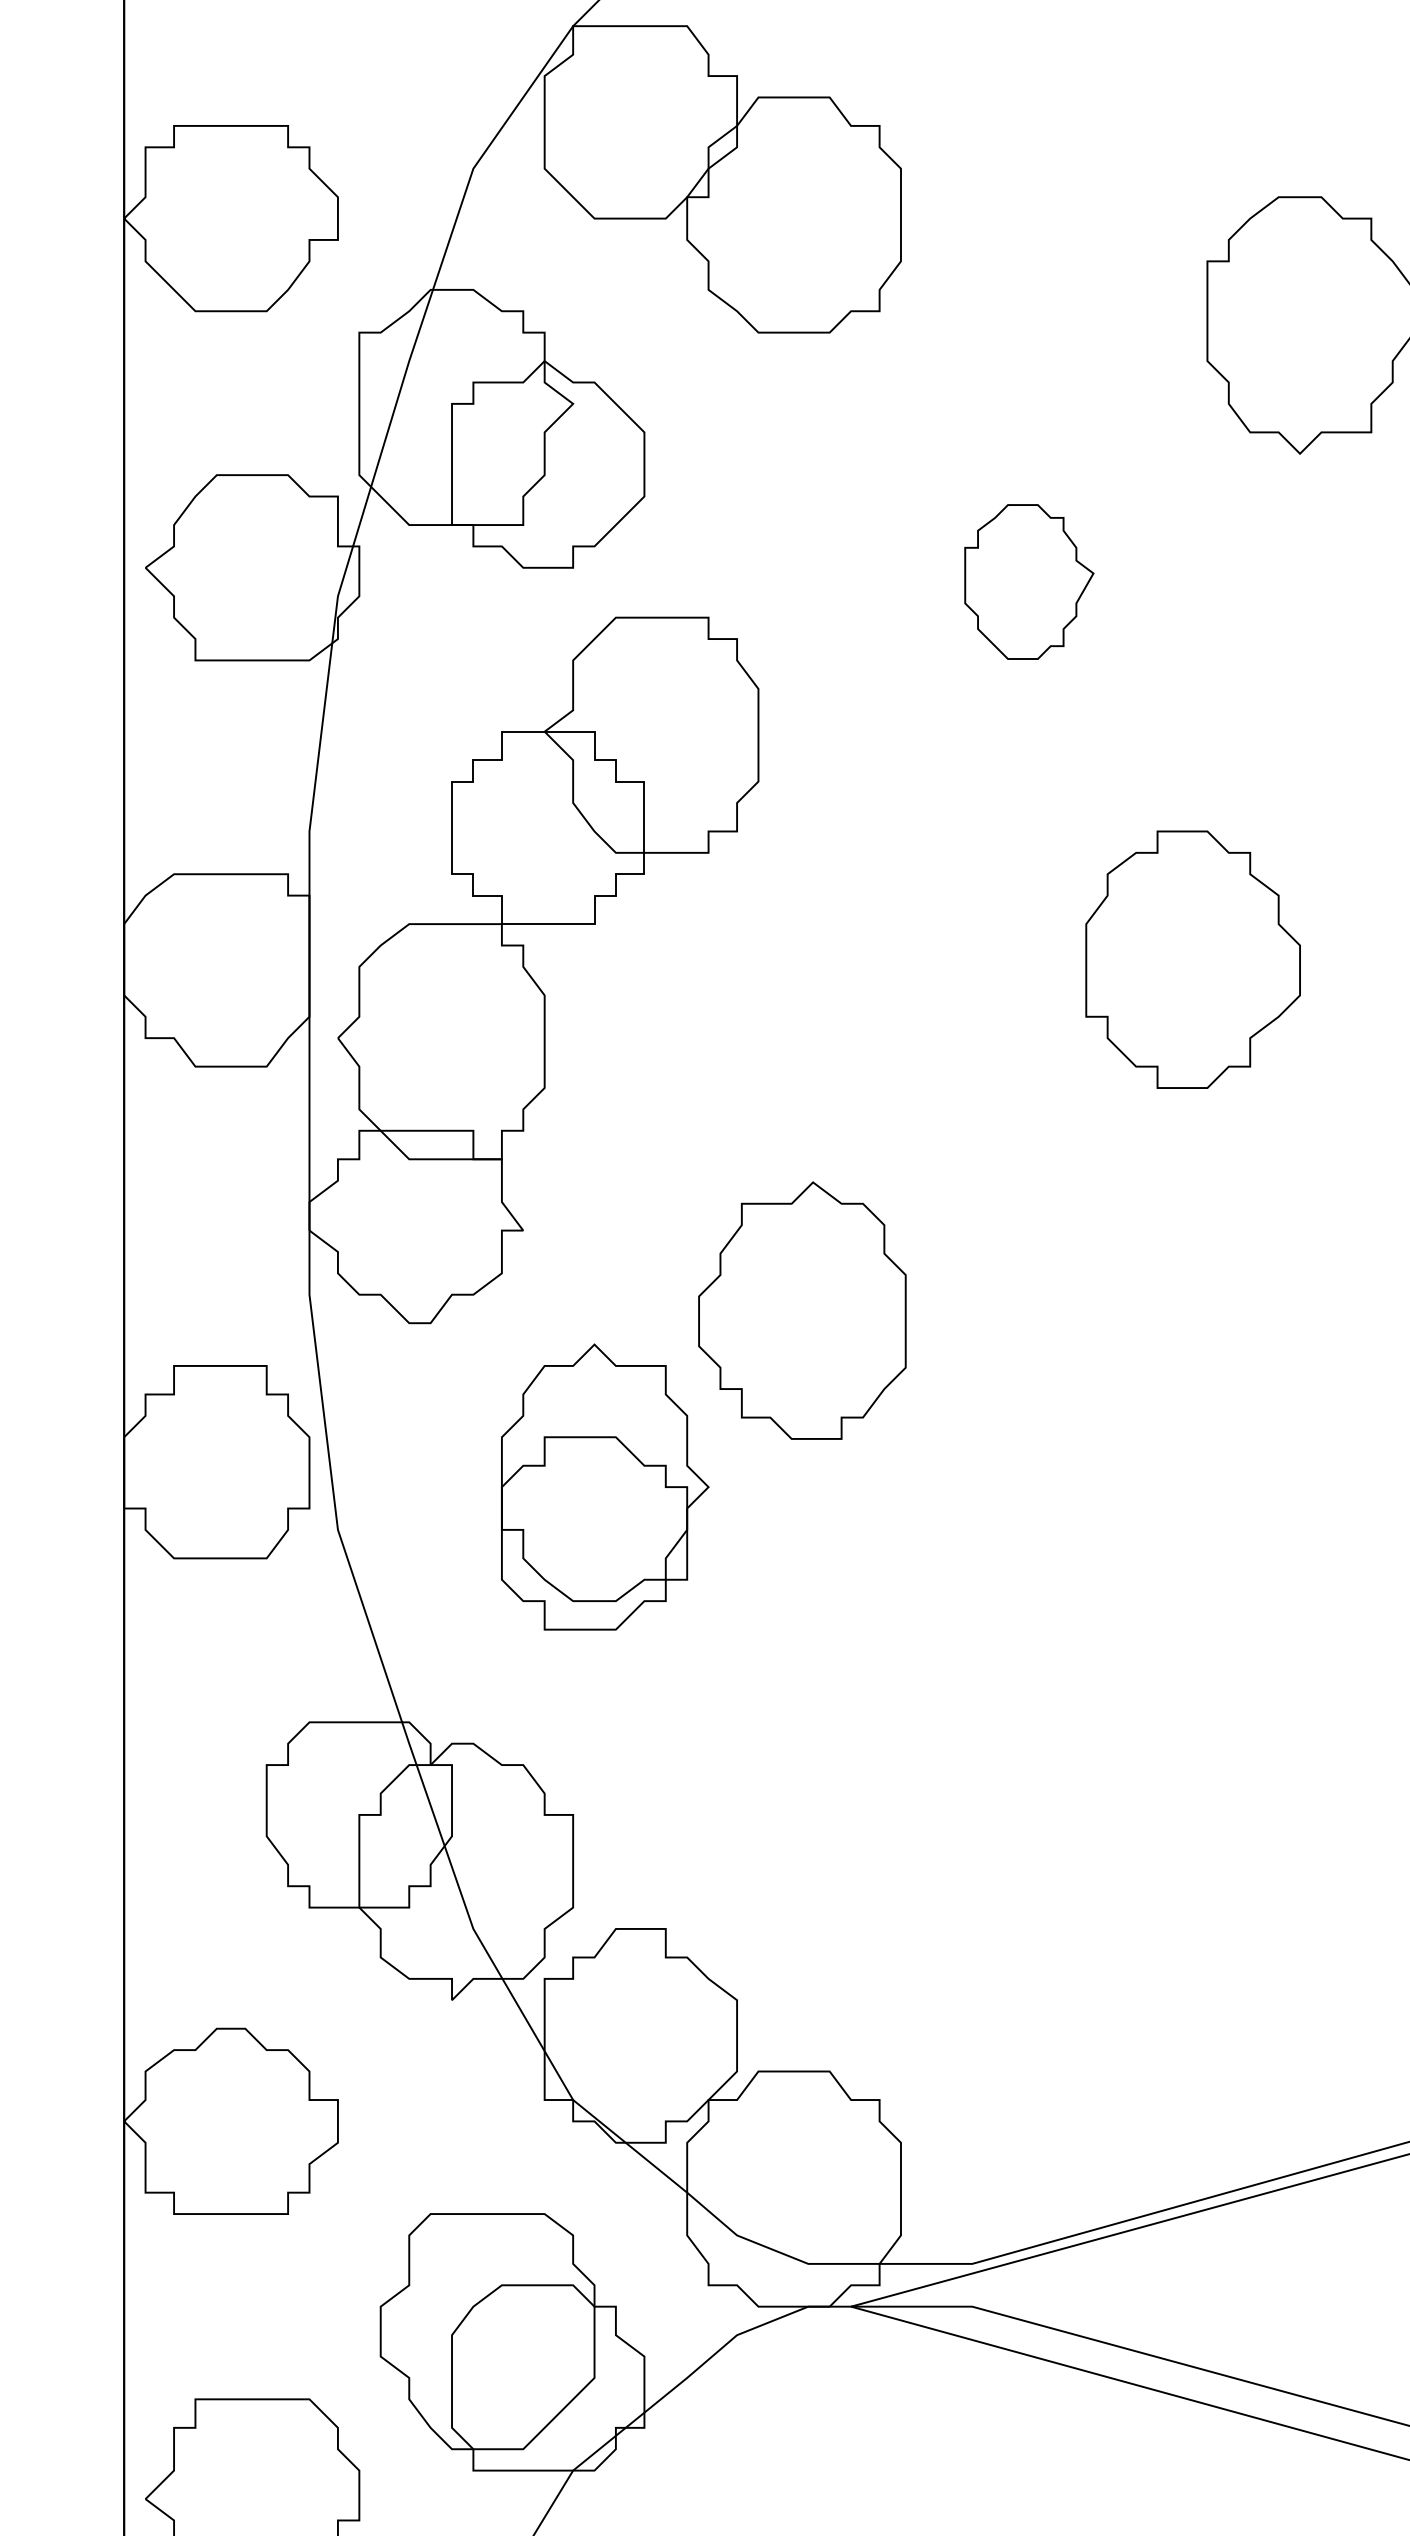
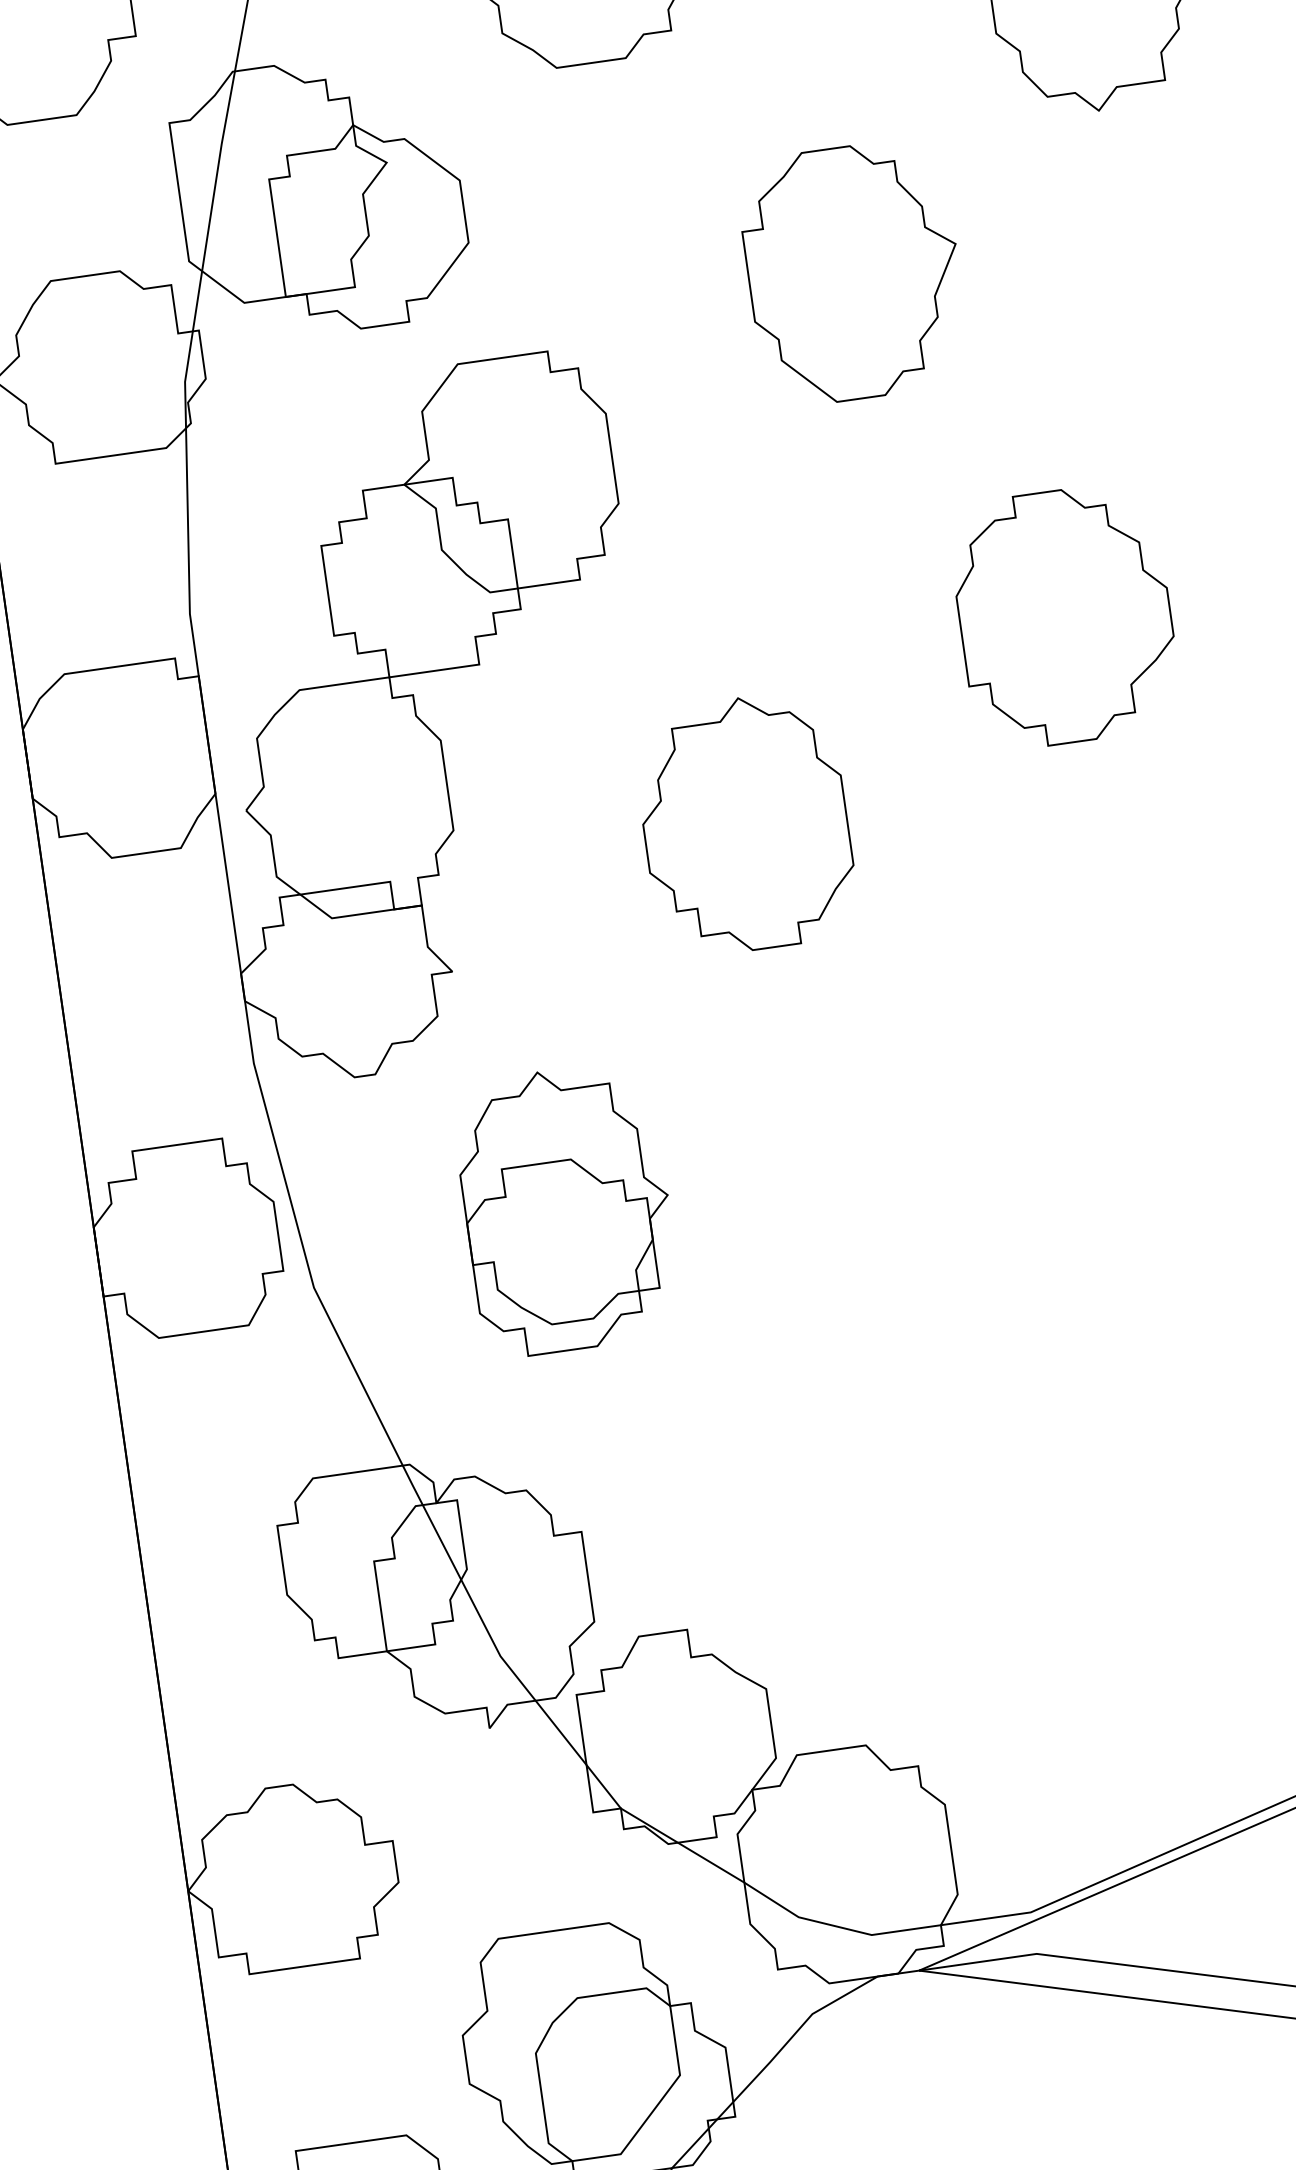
part: (1029, 581) -> (854, 272), size x1.67
part: (802, 1310) -> (745, 824), moved

